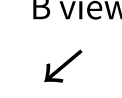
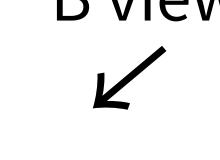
text: (63, 65) -> (129, 76), moved

